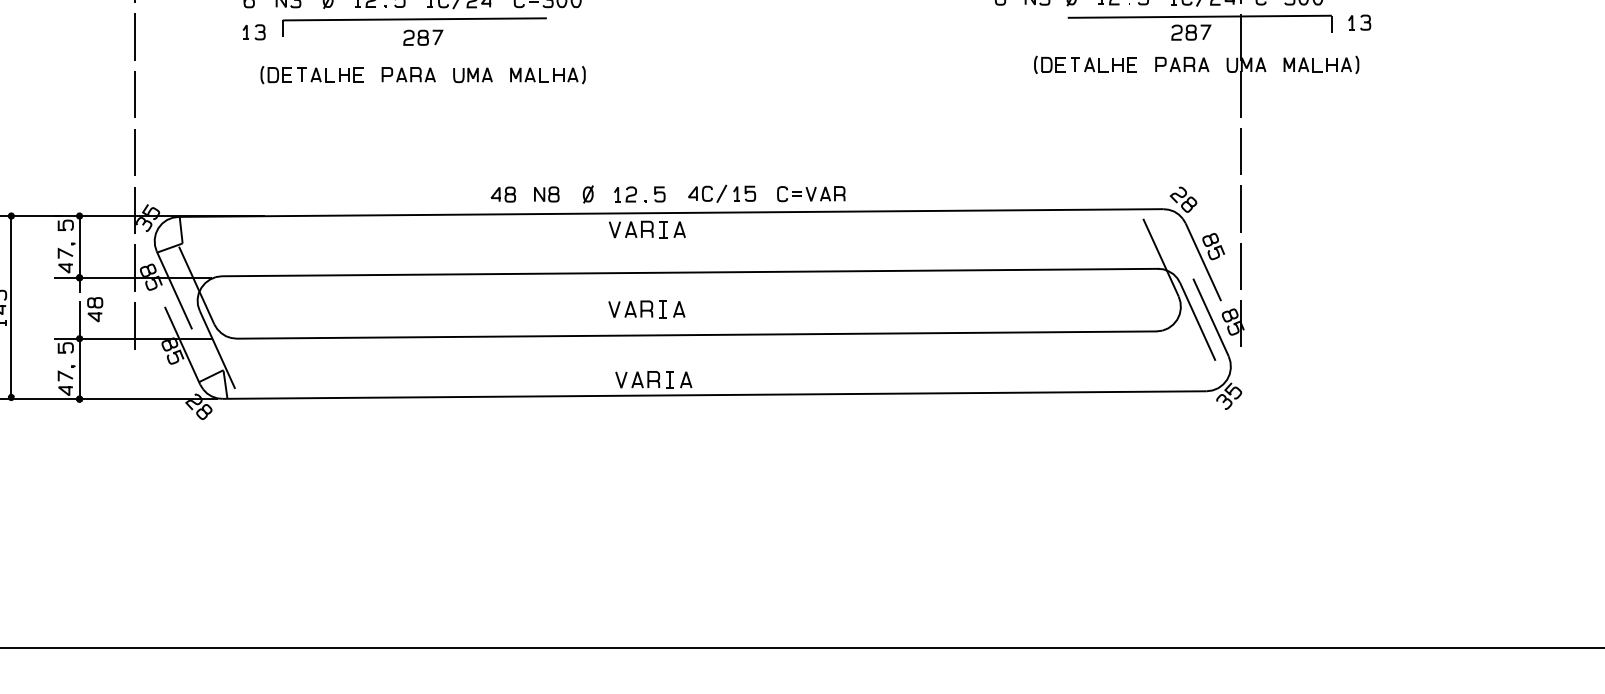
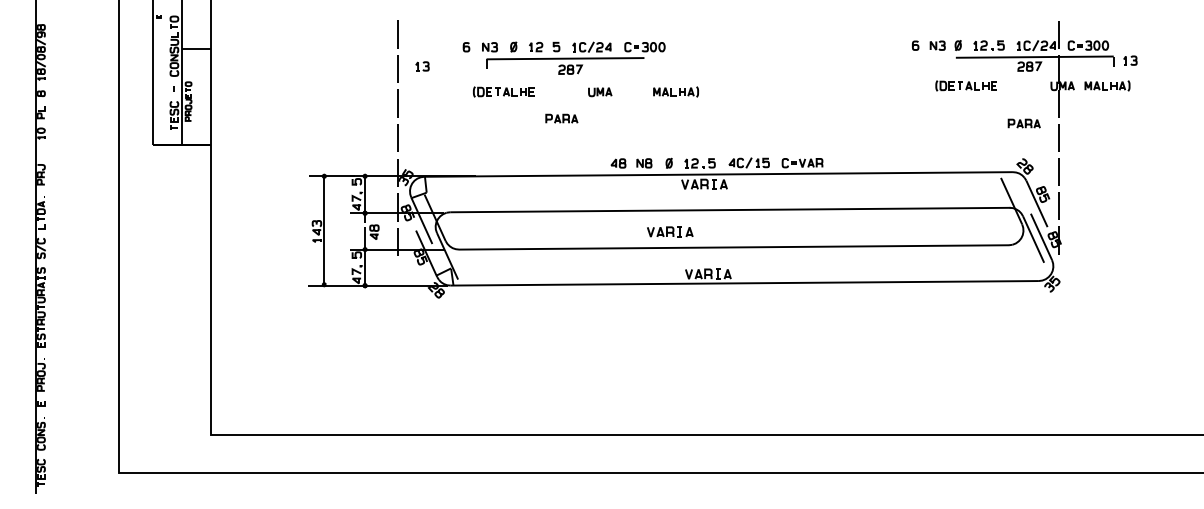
part: (254, 32) -> (422, 66), moved
part: (1180, 64) -> (1023, 123), moved
part: (408, 74) -> (561, 118), moved
part: (546, 74) -> (675, 91), moved
part: (647, 308) -> (670, 231), moved

